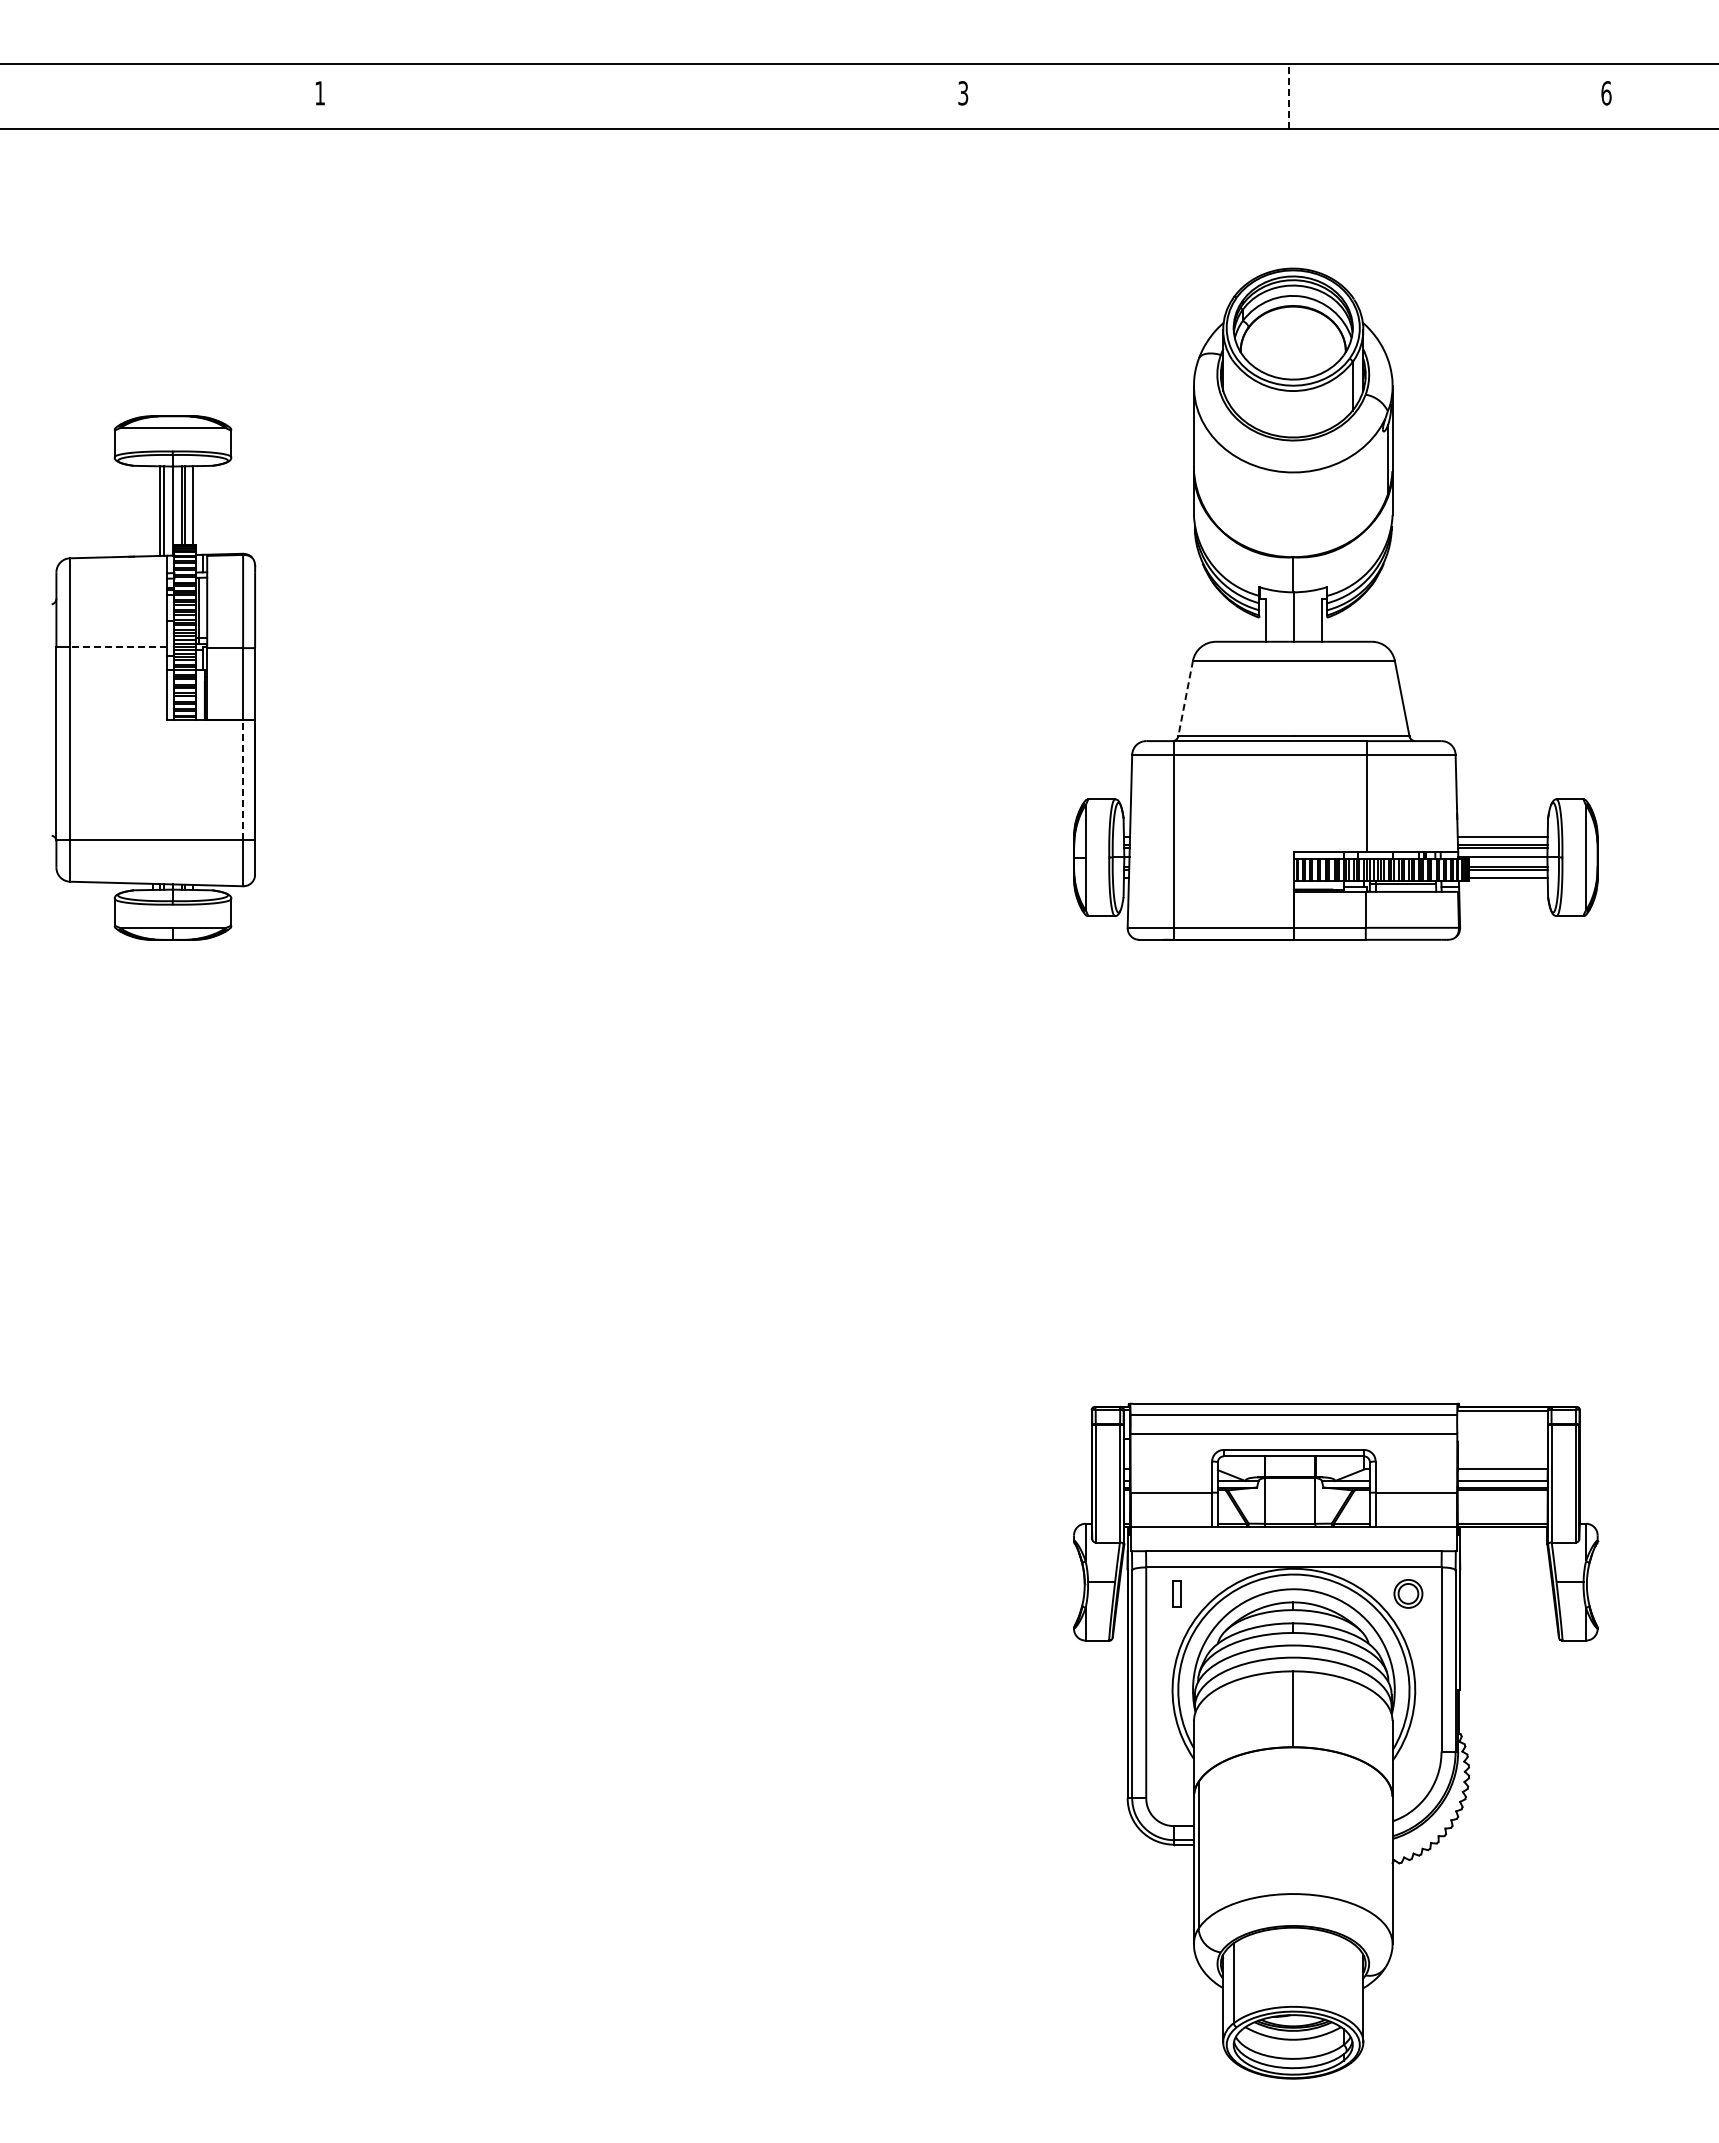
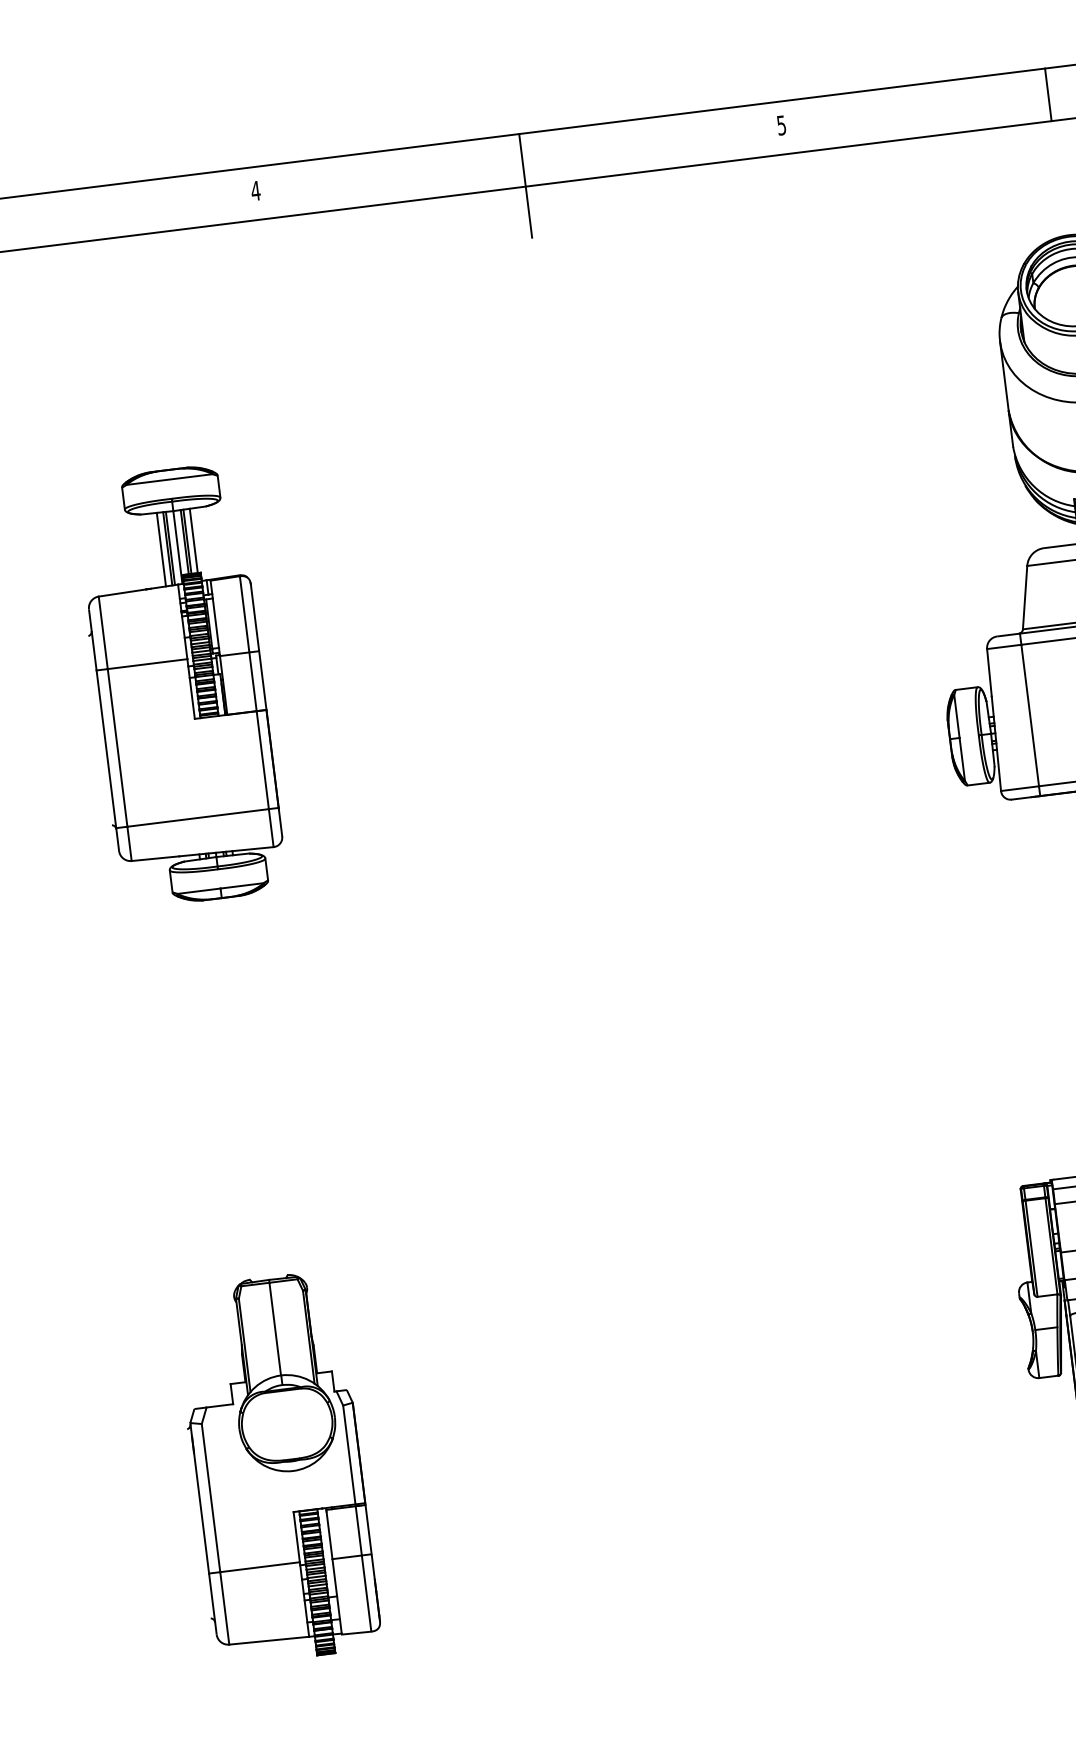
text: (963, 92) -> (781, 124), 3 -> 5
text: (319, 93) -> (255, 191), 1 -> 4
line: (1289, 95) -> (1048, 94), dashed -> solid
line: (645, 127) -> (525, 185), added
line: (152, 511) -> (161, 549), added
line: (118, 646) -> (147, 663), dashed -> solid
line: (1185, 698) -> (1024, 597), dashed -> solid
line: (243, 779) -> (263, 759), dashed -> solid
part: (153, 1634) -> (276, 1467), added

